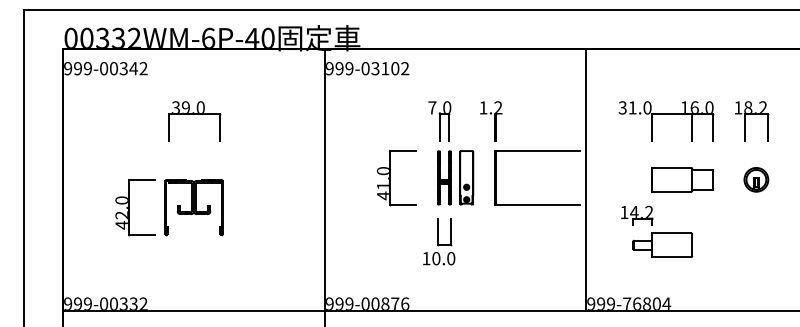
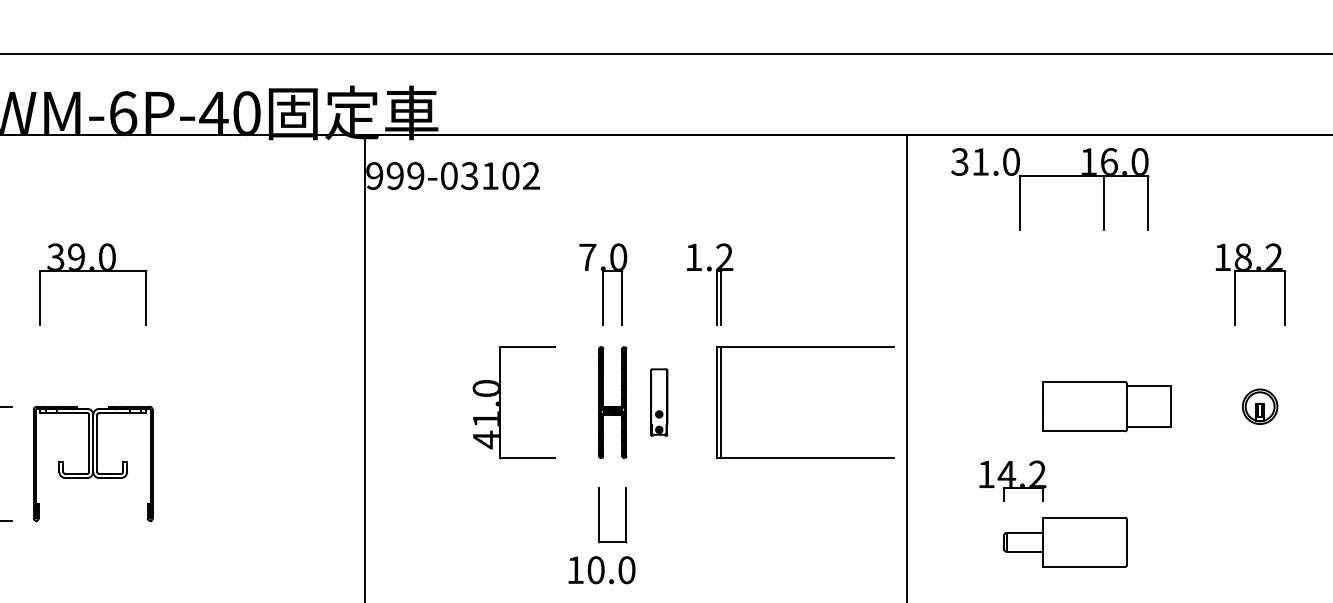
part: (666, 114) -> (1050, 175), moved
part: (466, 177) -> (658, 401), size x0.6
part: (756, 179) -> (1260, 405), size x0.7

